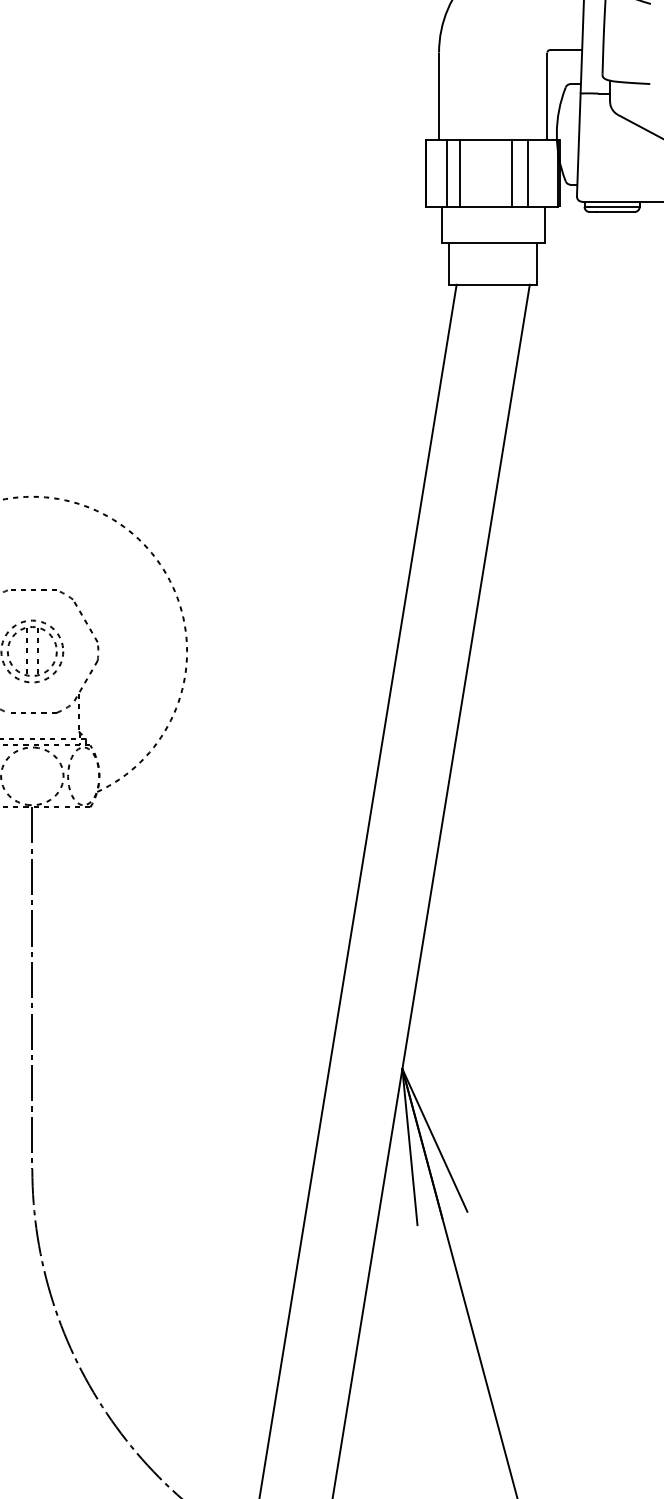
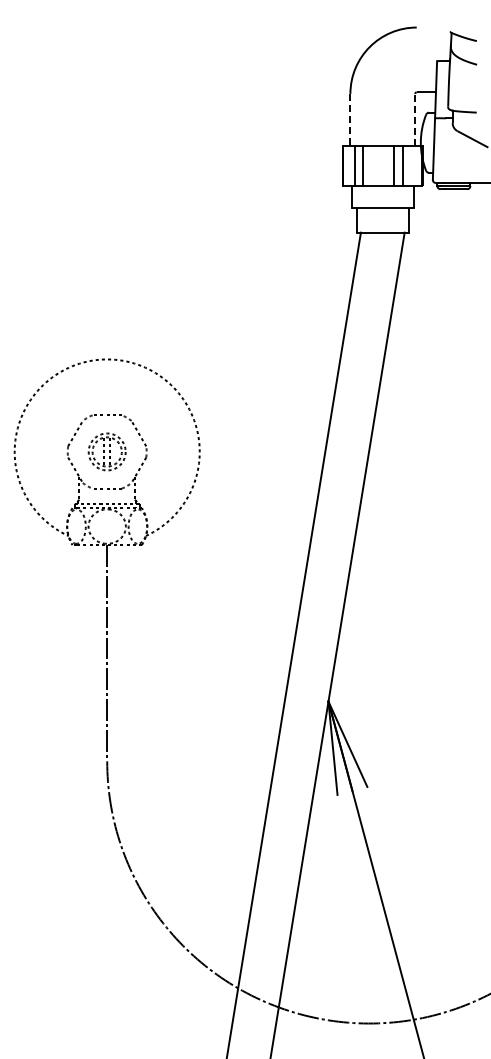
line: (547, 95) -> (415, 119), solid -> dashed
line: (439, 97) -> (350, 120), solid -> dashed

